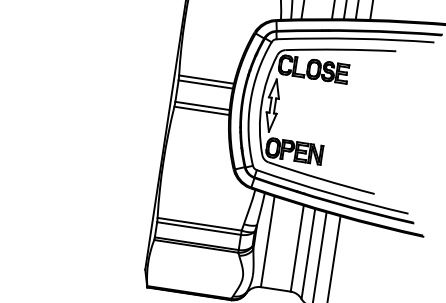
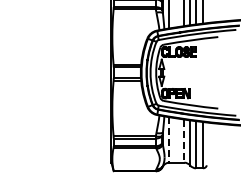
line: (268, 240) -> (169, 139), solid -> dashed
line: (297, 249) -> (184, 141), solid -> dashed

